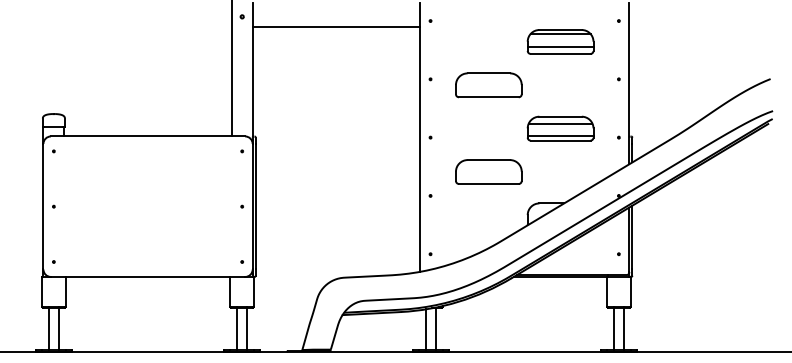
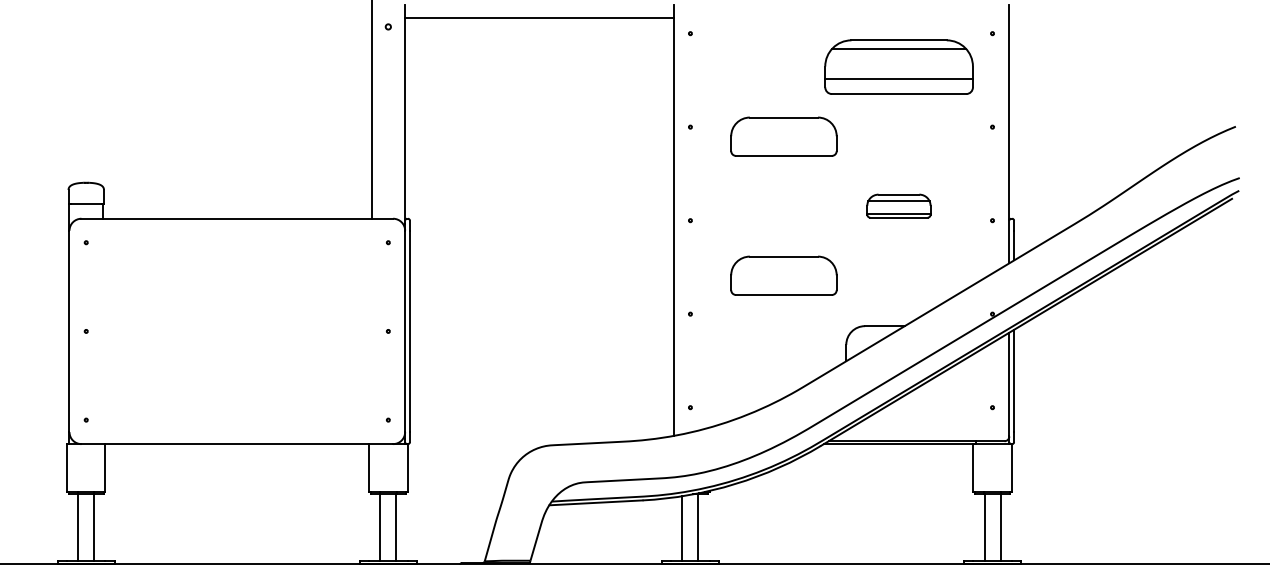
line: (336, 27) -> (539, 18), moved
part: (560, 41) -> (898, 66), size x1.4
part: (560, 128) -> (898, 205), size x0.6

